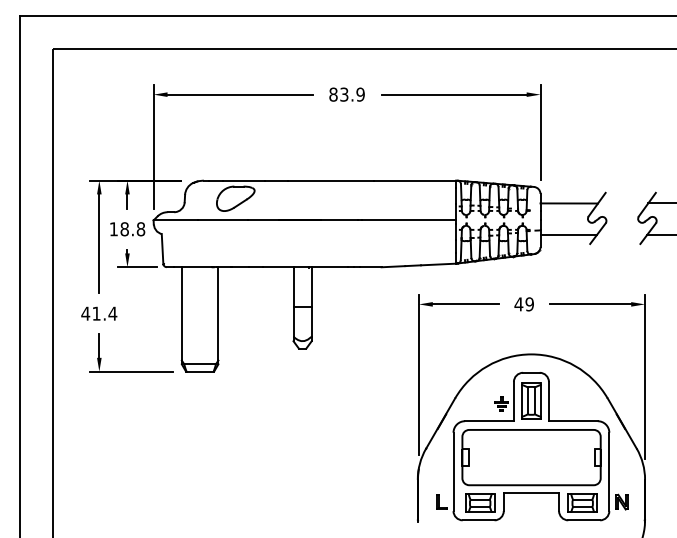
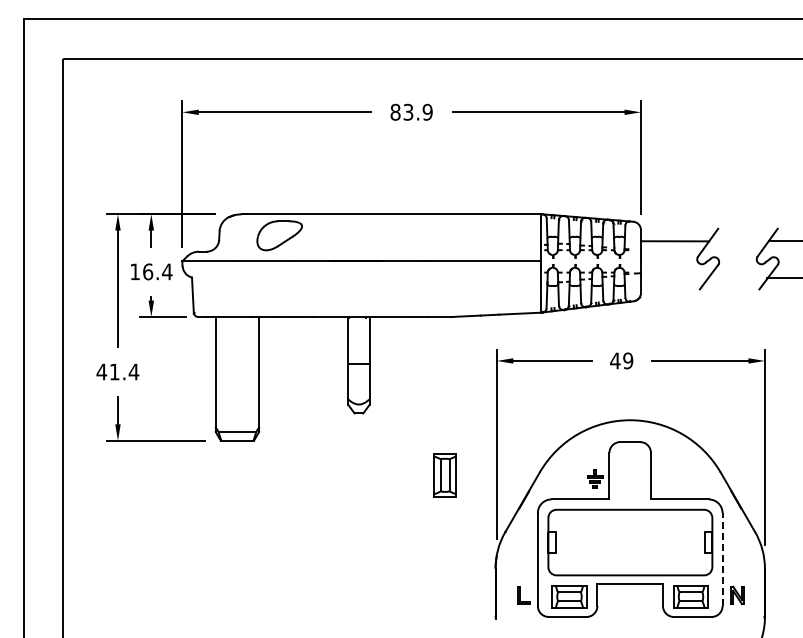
text: (132, 228) -> (157, 271), 18.8 -> 16.4
line: (568, 234) -> (674, 278), removed
part: (530, 401) -> (444, 475), moved
line: (609, 471) -> (722, 559), solid -> dashed

